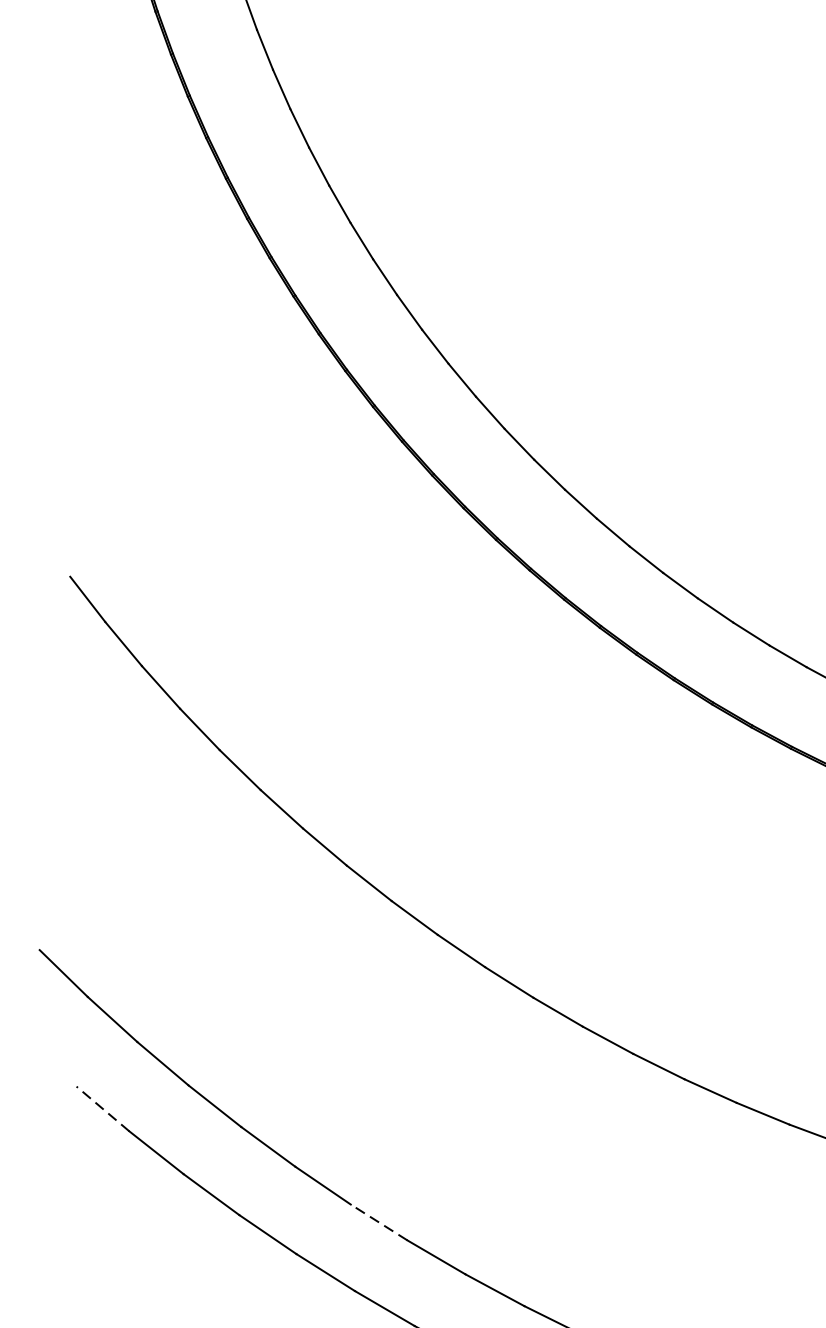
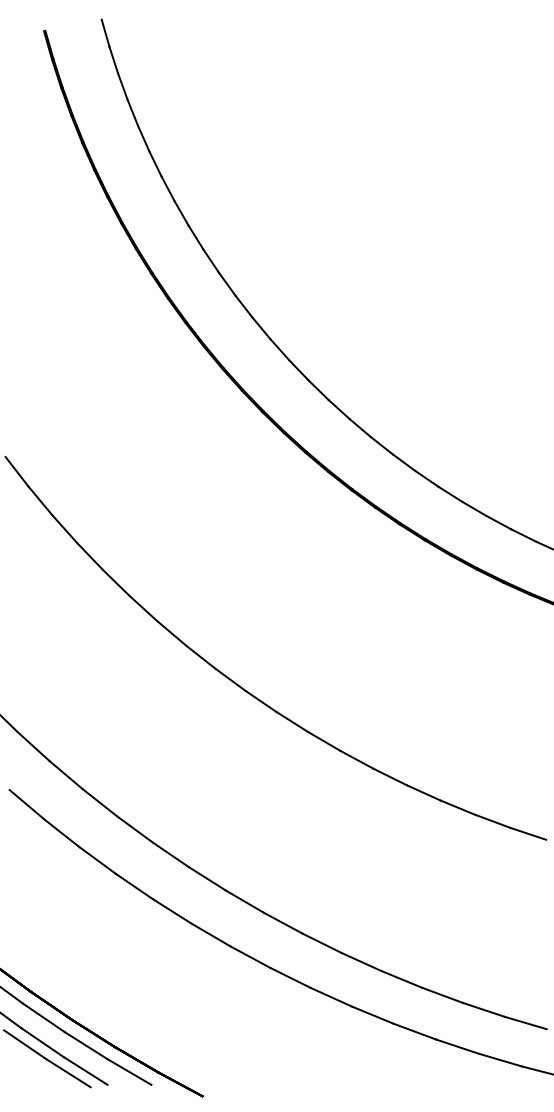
line: (102, 1108) -> (26, 804), dashed -> solid
line: (379, 1222) -> (207, 878), dashed -> solid

